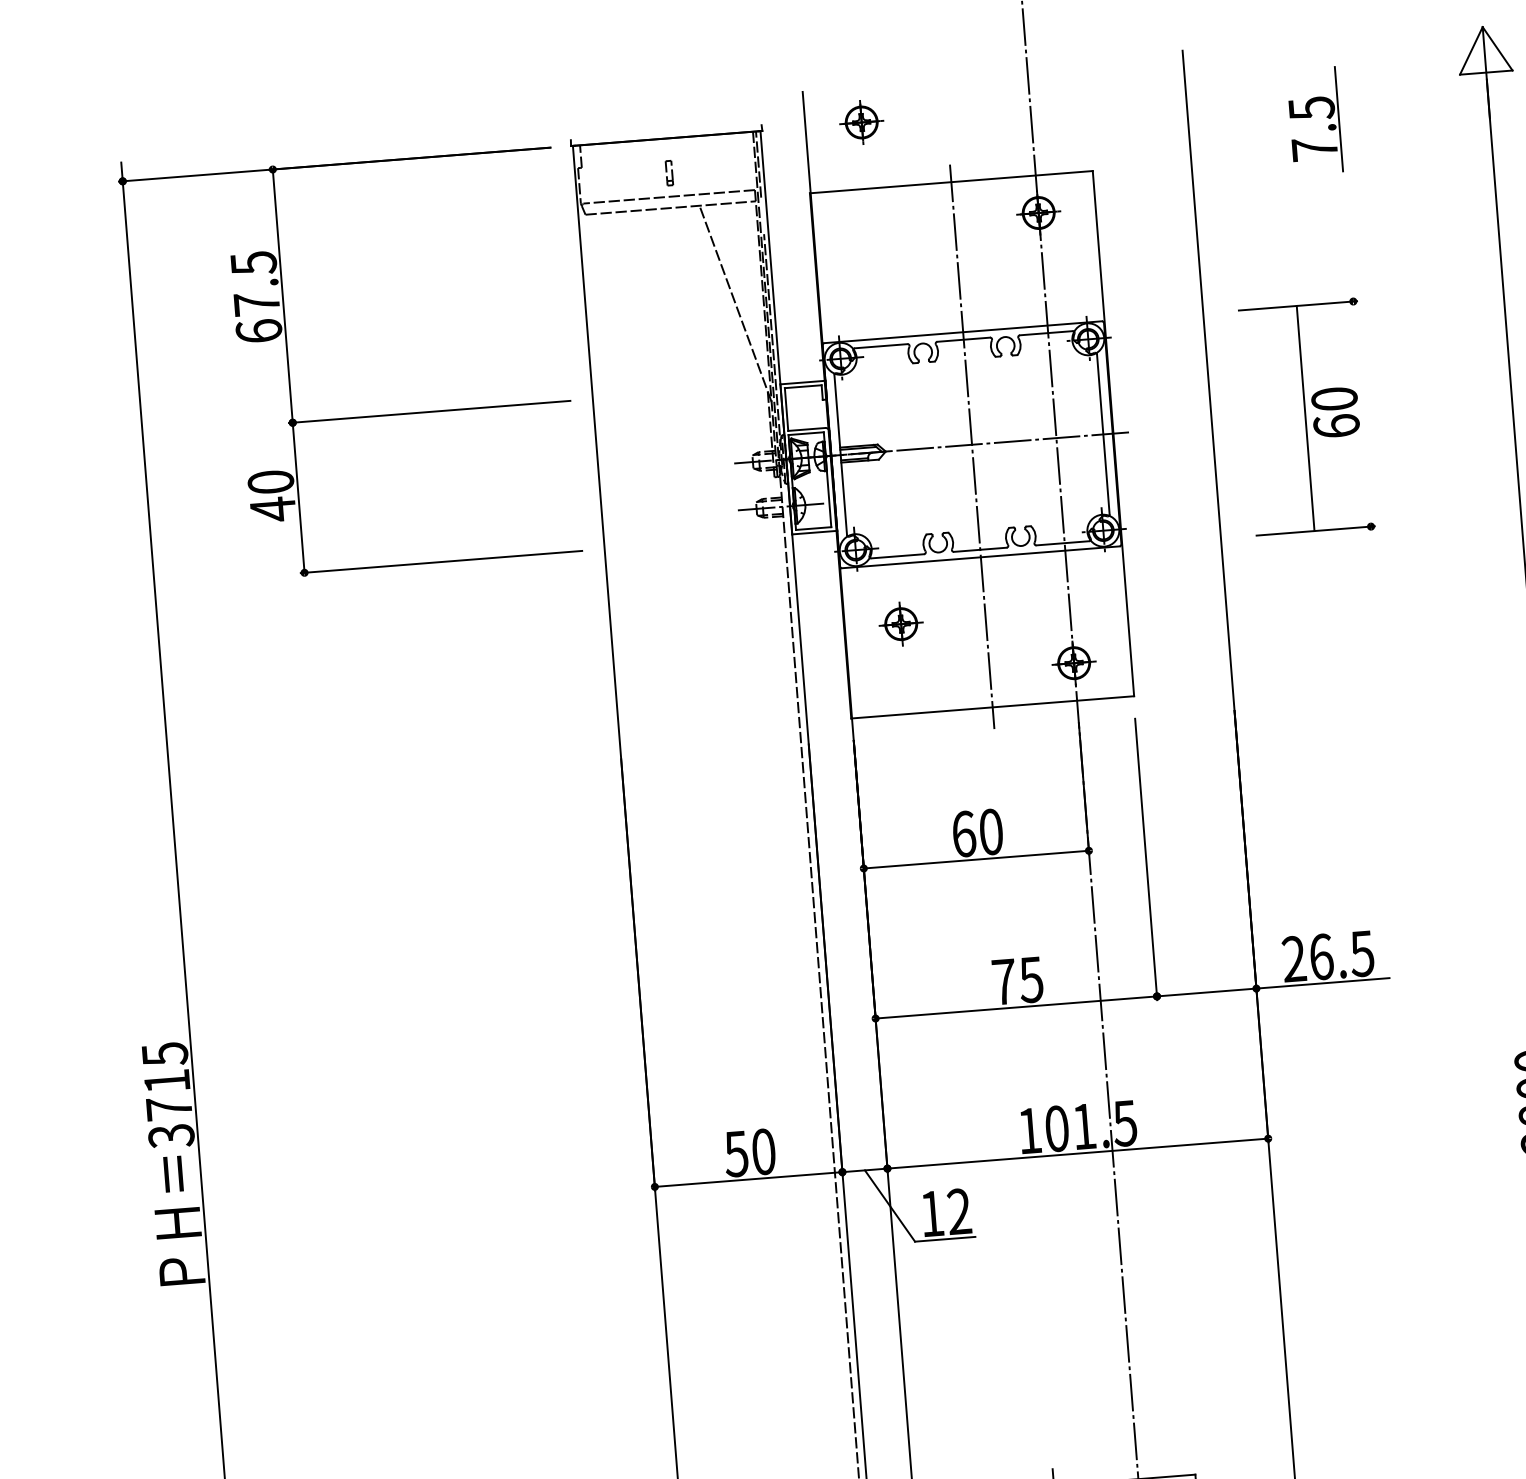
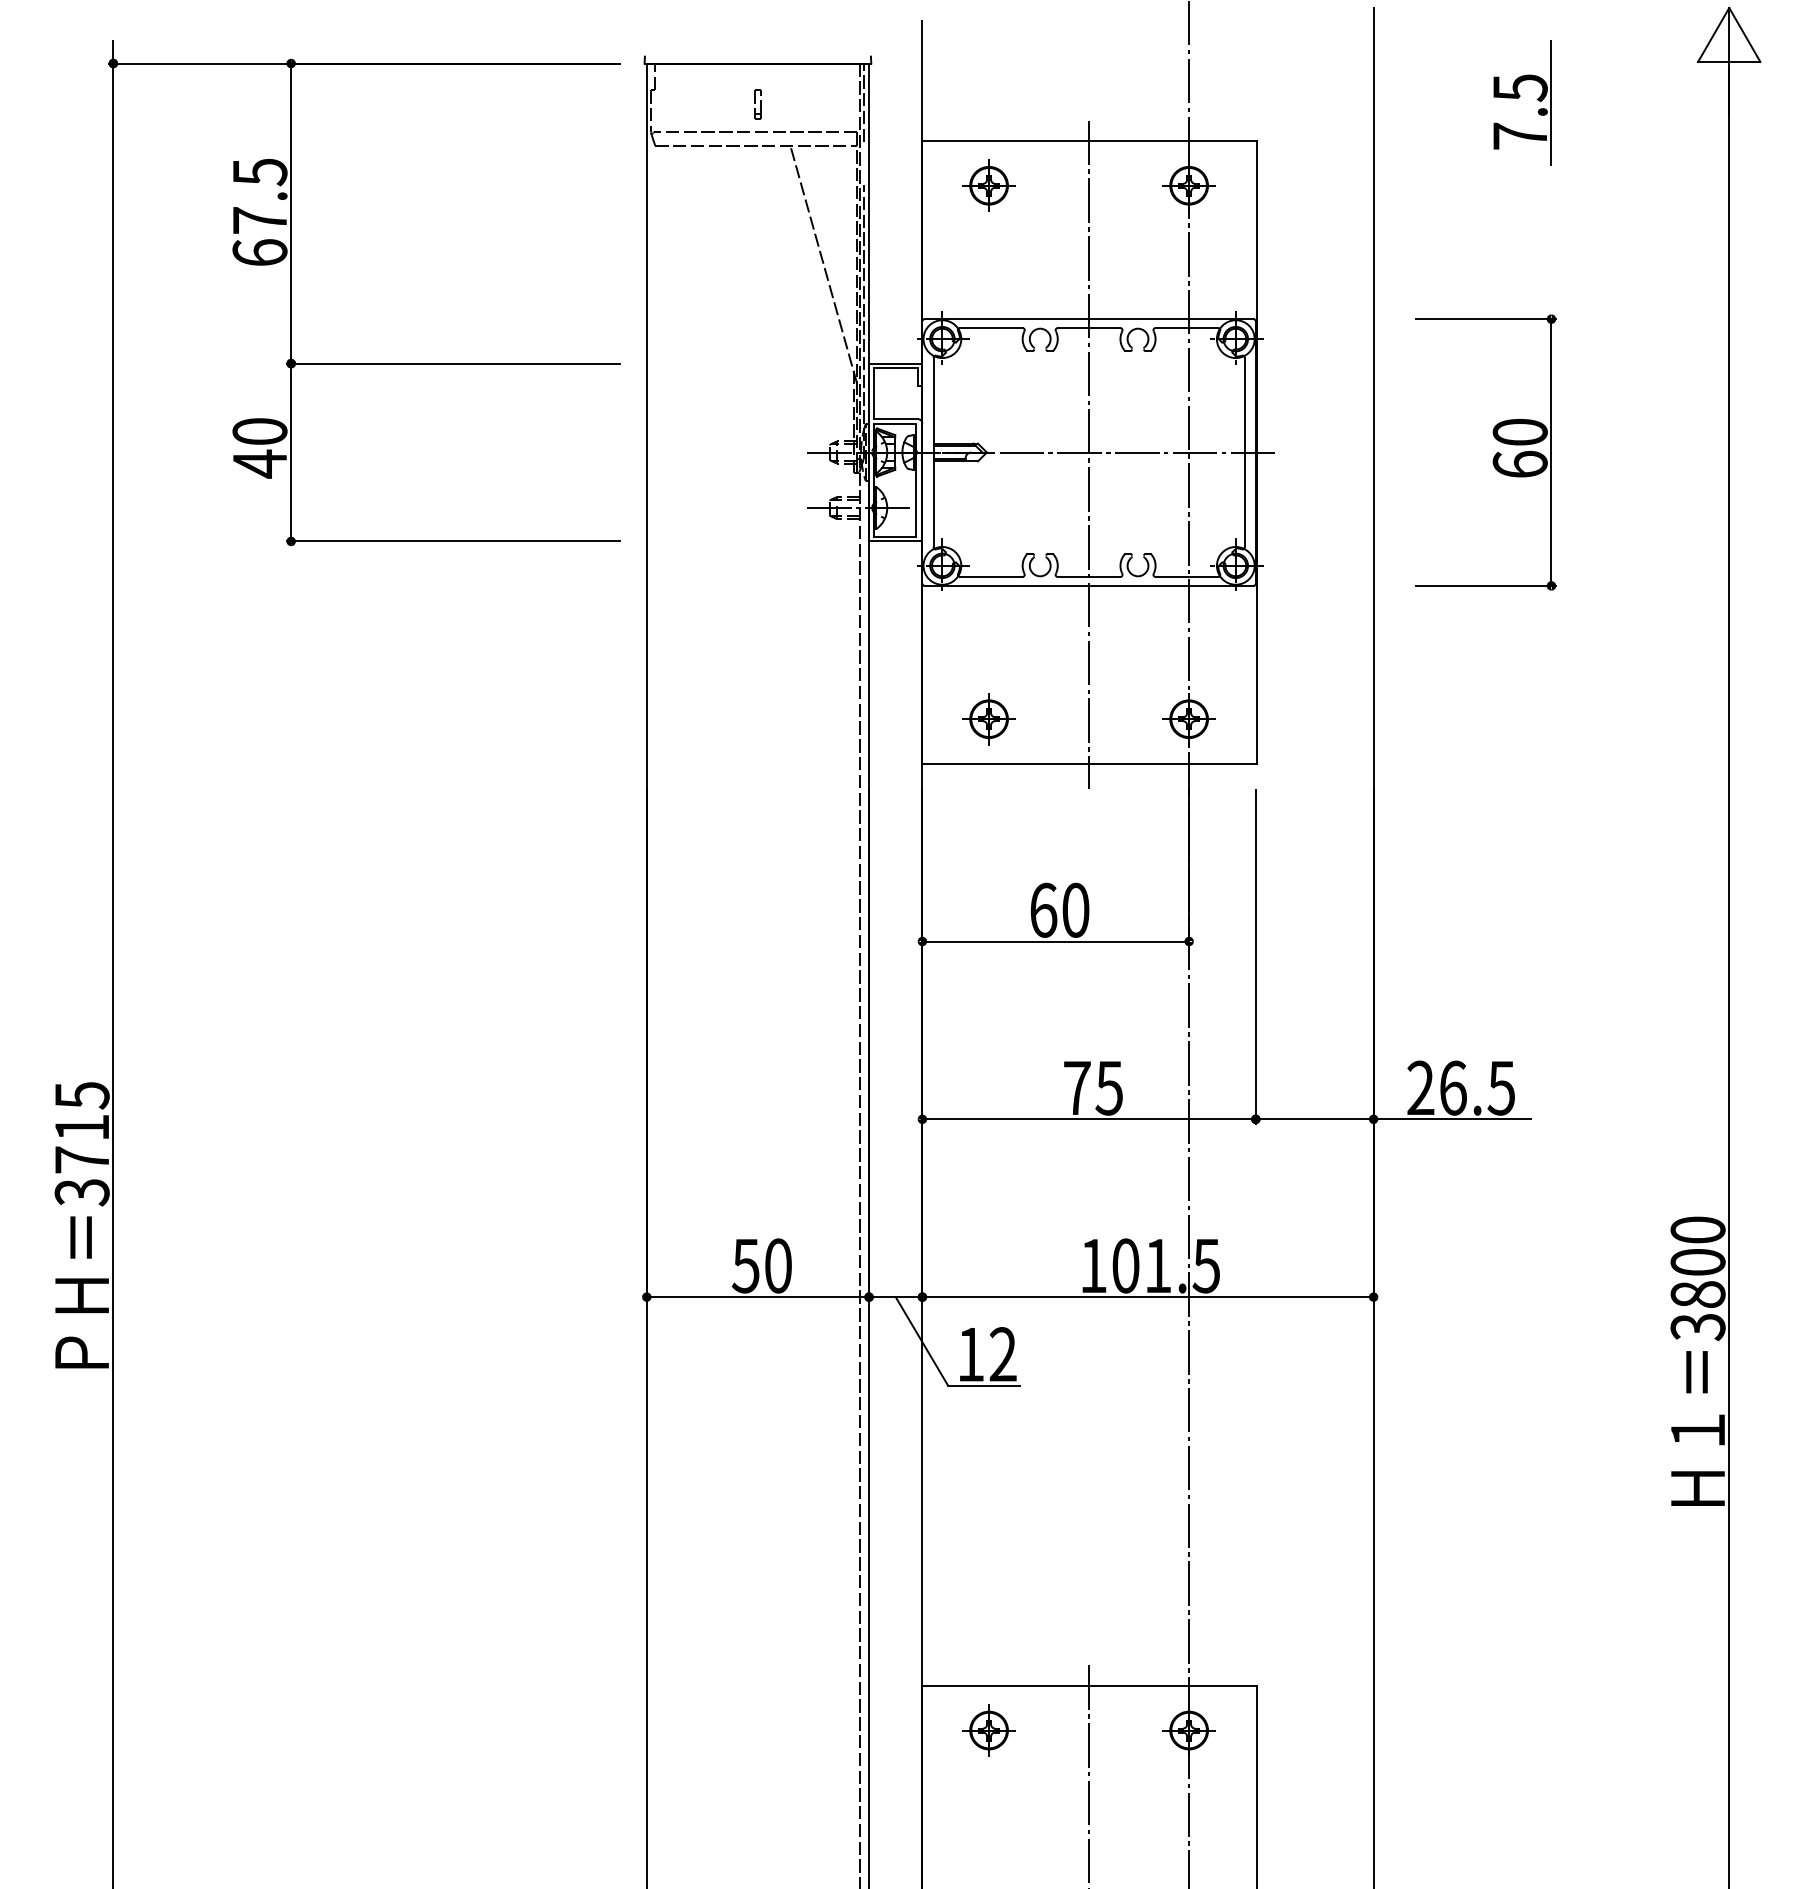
part: (861, 122) -> (988, 185), moved
line: (1305, 418) -> (1551, 452), moved
part: (900, 624) -> (988, 719), moved

